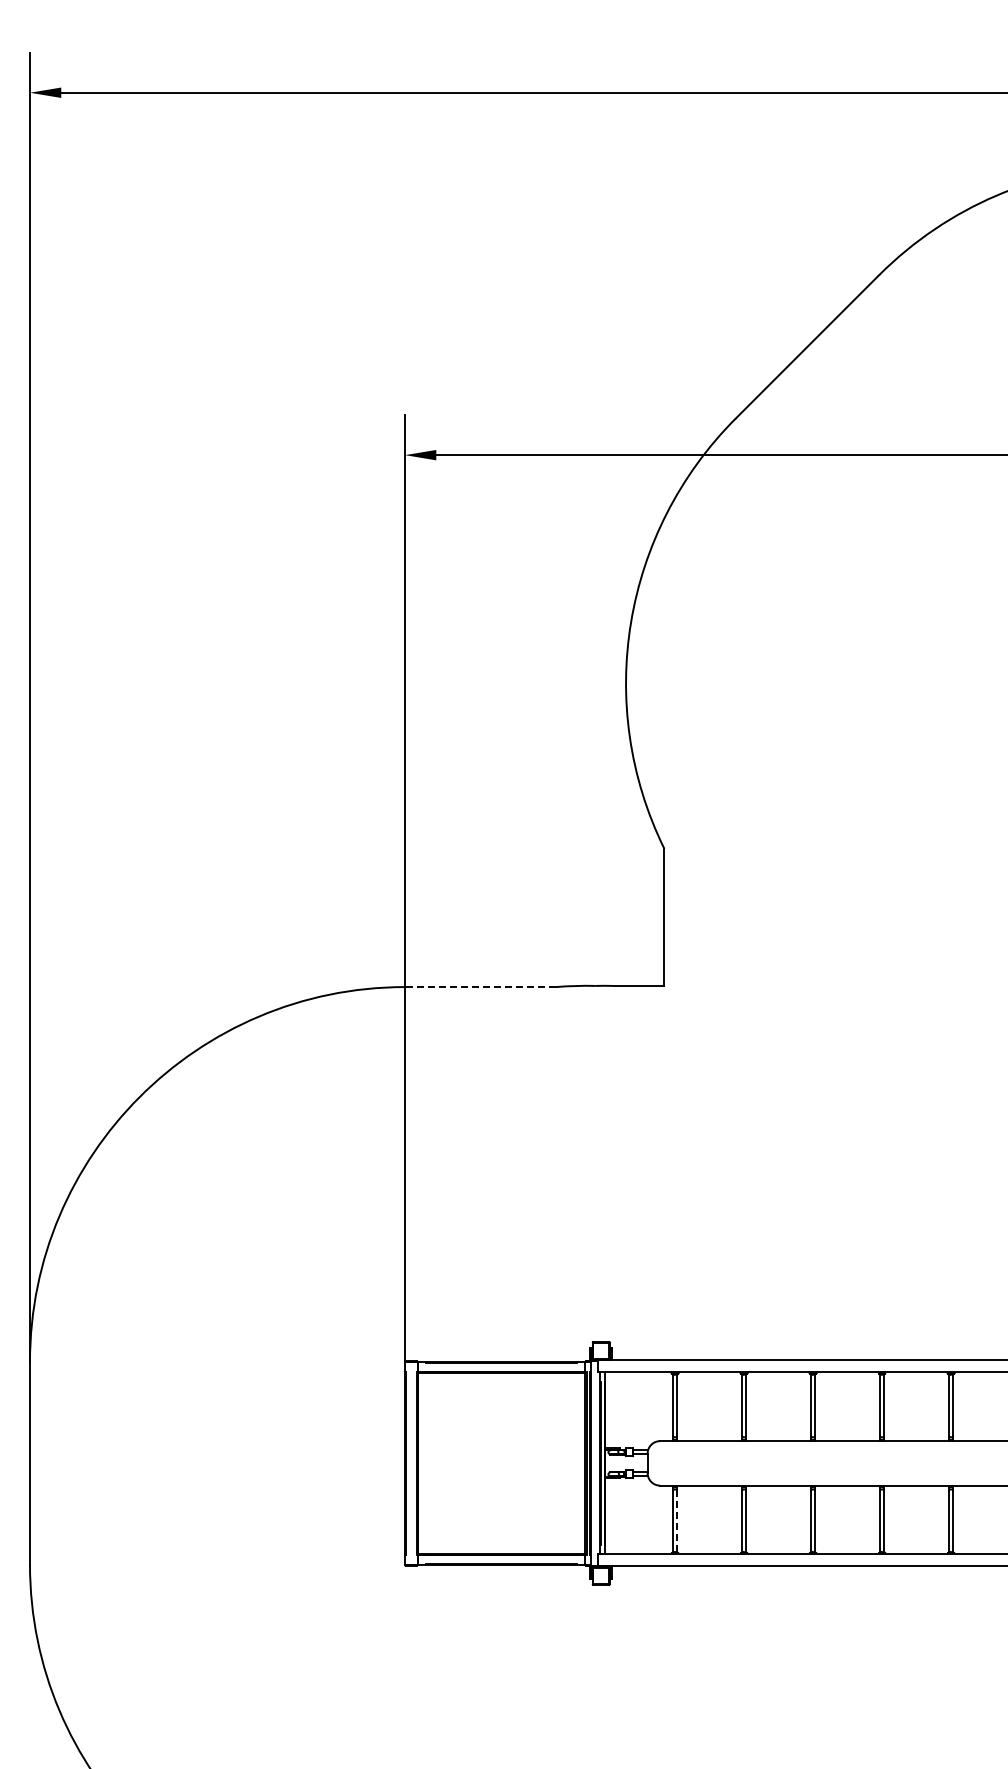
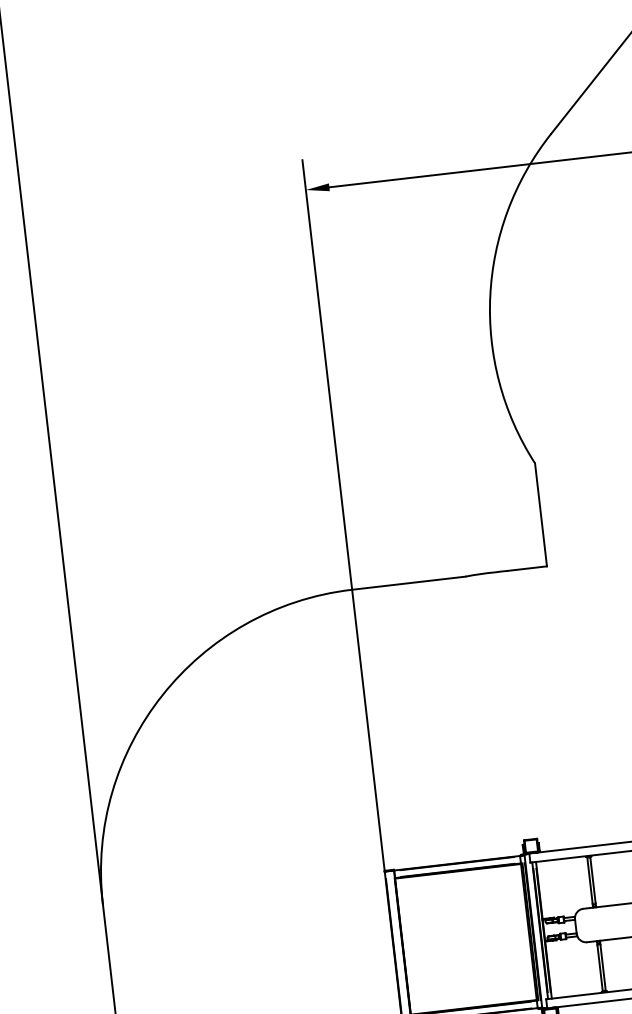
line: (479, 987) -> (408, 583), dashed -> solid
line: (677, 1521) -> (603, 967), dashed -> solid

